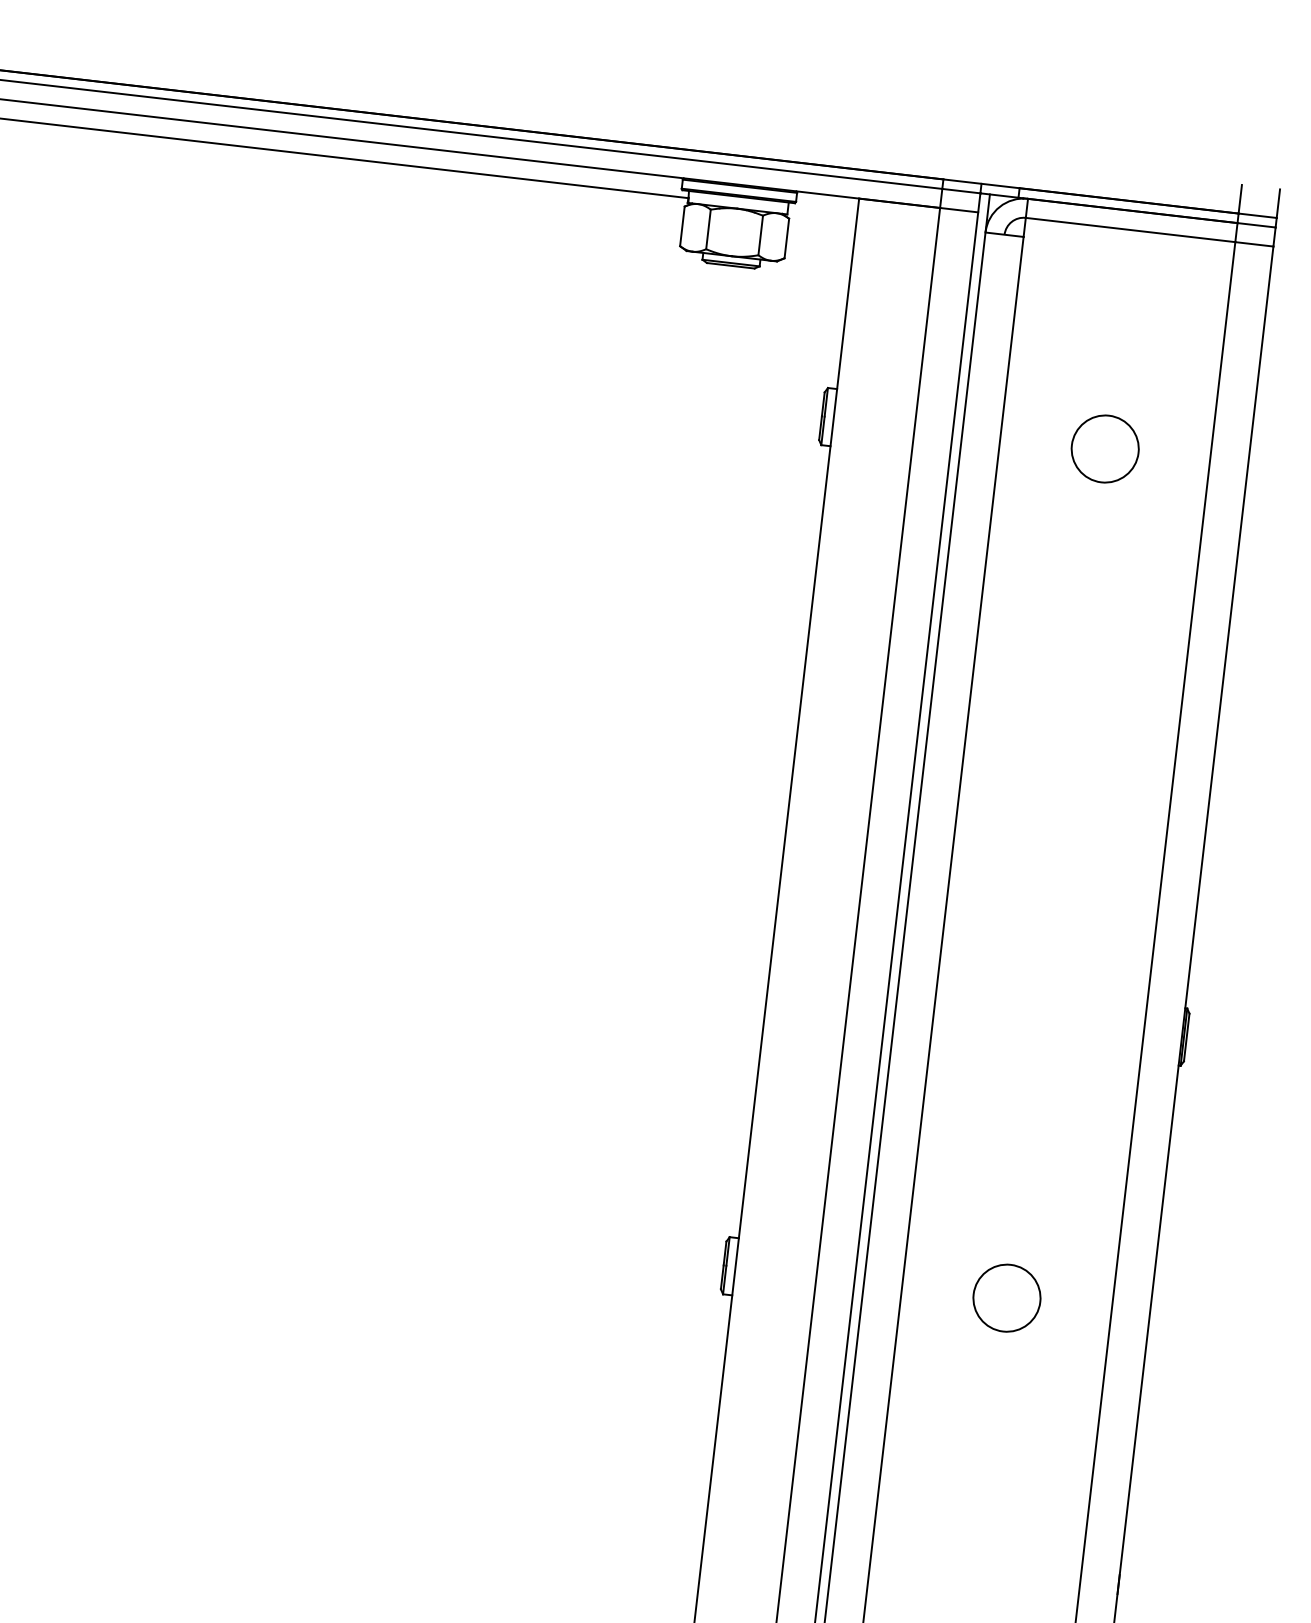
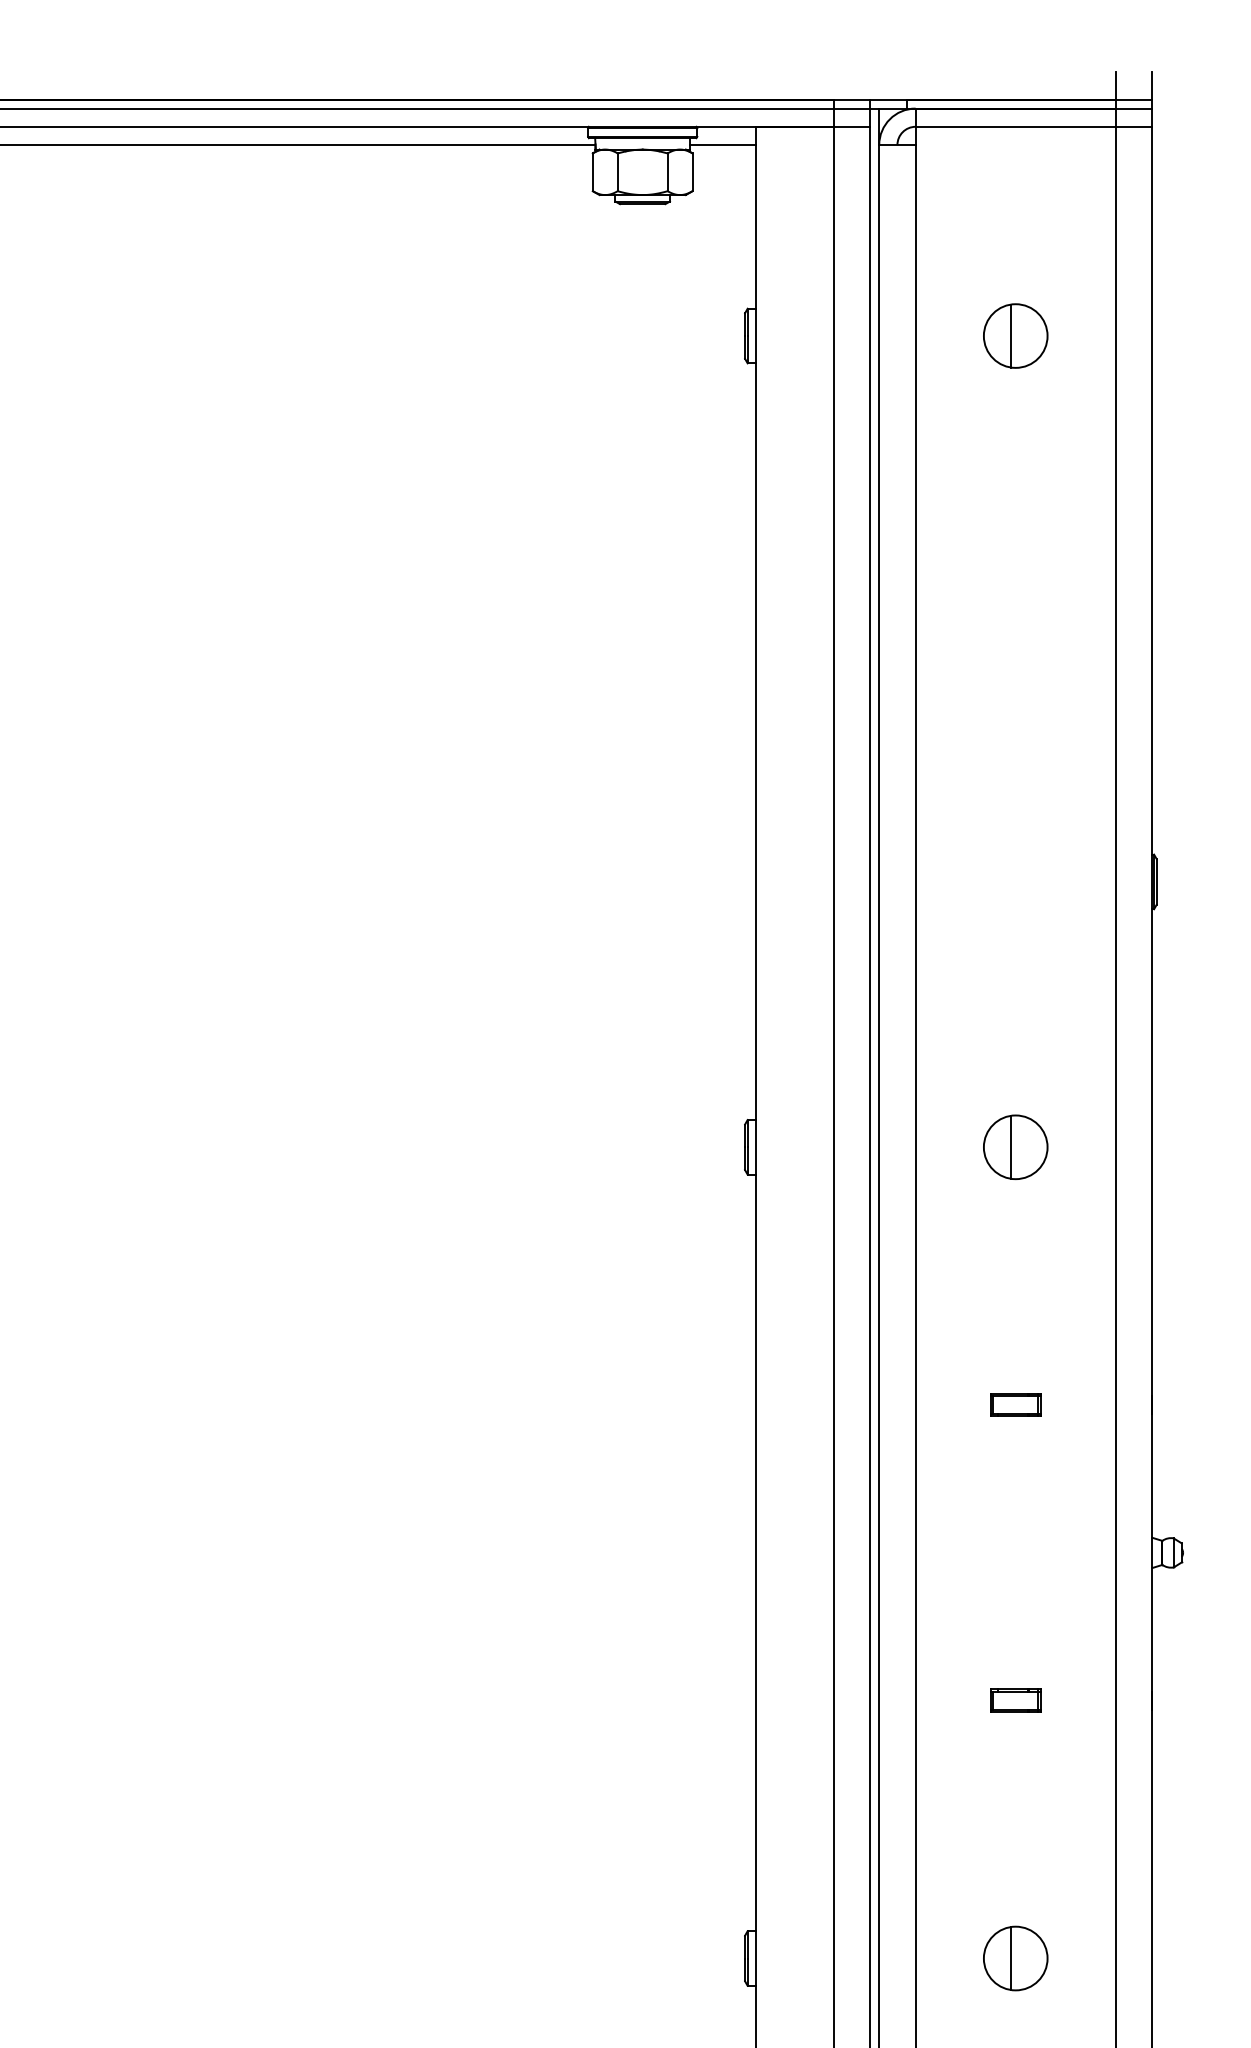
line: (822, 214) -> (723, 145), added
line: (1100, 447) -> (1011, 335), added
line: (1002, 1296) -> (1011, 1146), added
part: (975, 1567) -> (1015, 1404), added

